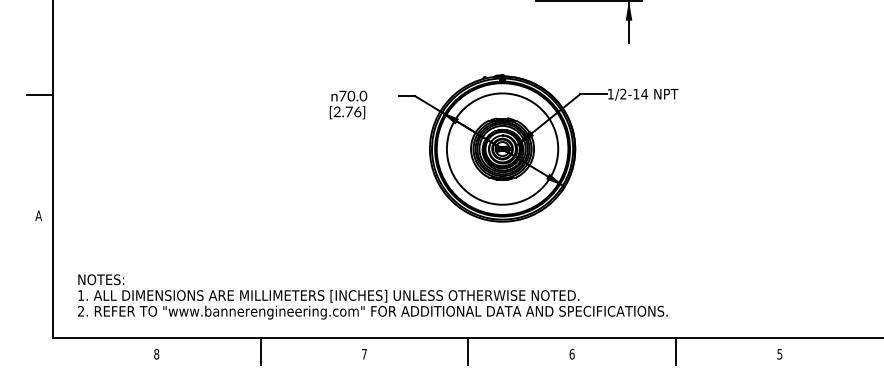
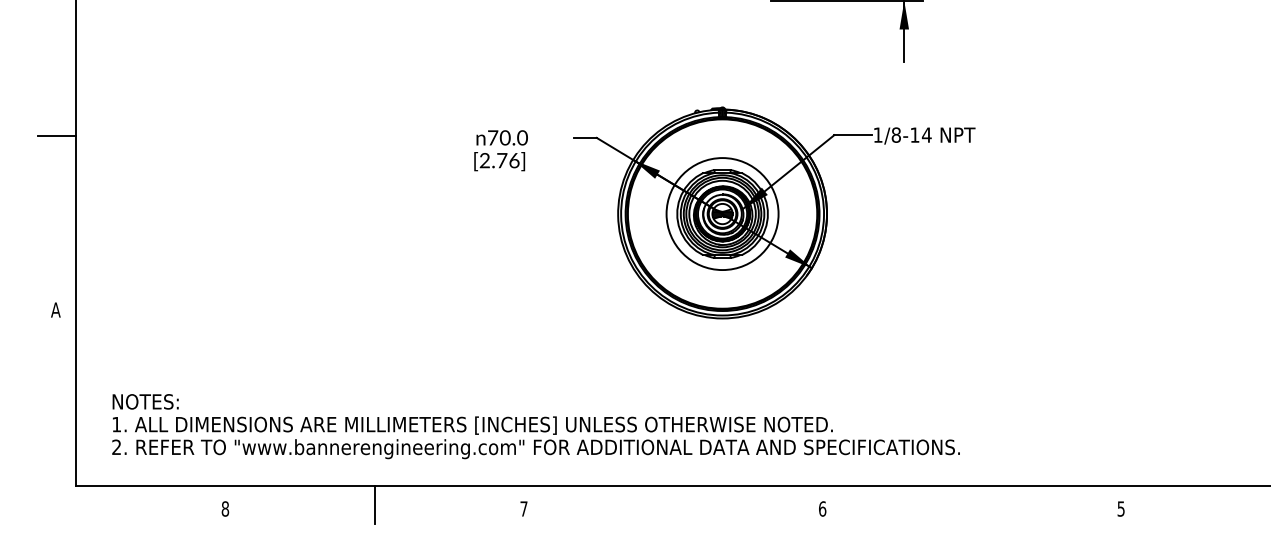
text: (623, 93) -> (896, 134), 1/2-14 -> 1/8-14
circle: (502, 148) -> (722, 213), size x0.7
line: (468, 351) -> (673, 505), removed
line: (676, 351) -> (972, 505), removed

